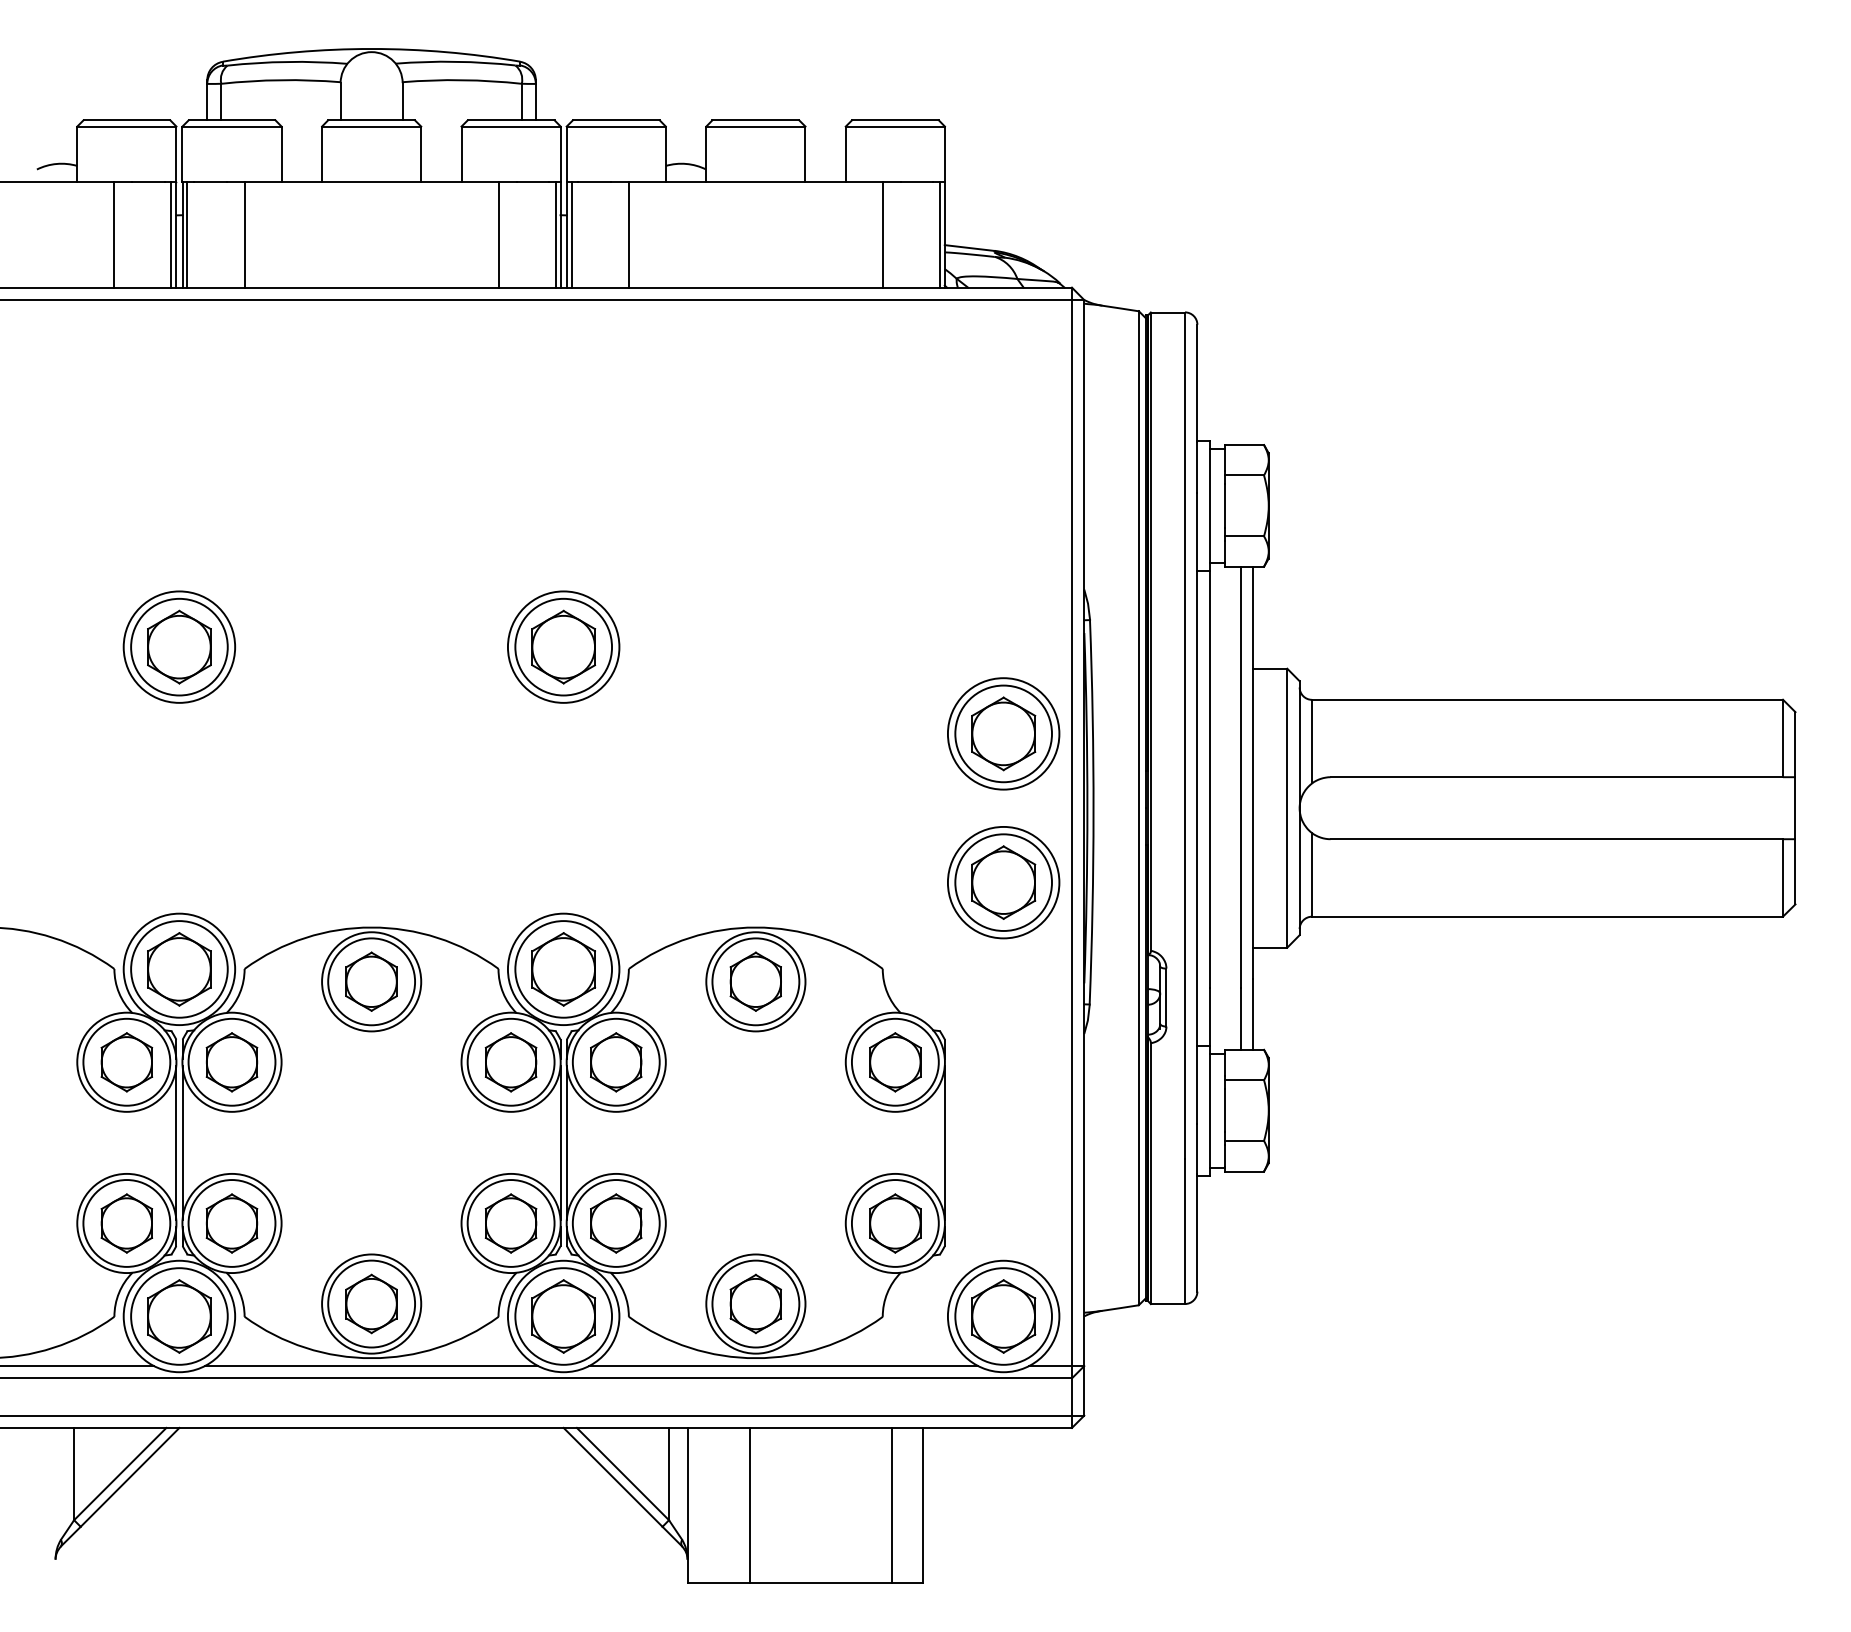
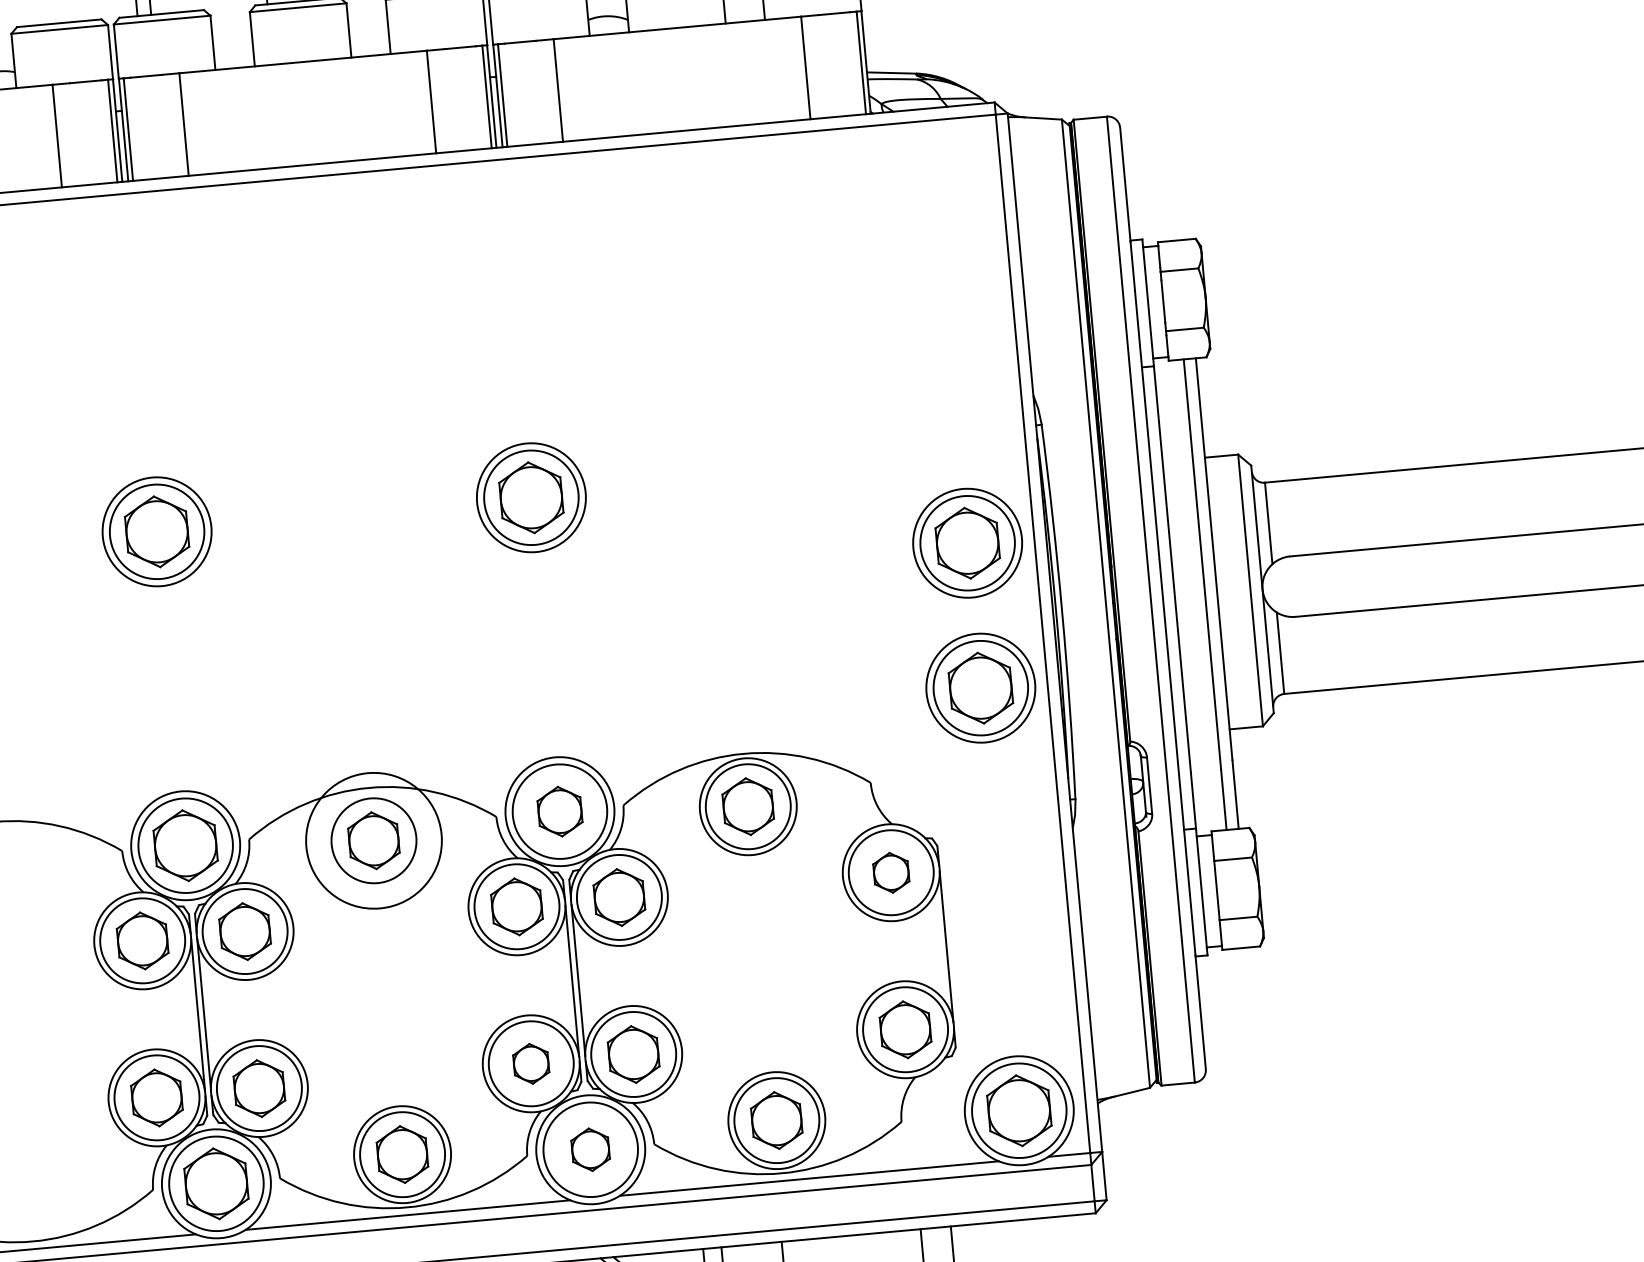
part: (563, 969) -> (559, 811), size x0.7
circle: (371, 981) -> (373, 840), size x1.4
part: (895, 1062) -> (891, 872), size x0.7
part: (510, 1223) -> (530, 1063), size x0.7
part: (563, 1316) -> (590, 1149), size x0.6

